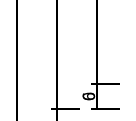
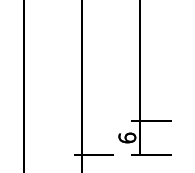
text: (88, 95) -> (126, 136), 0 -> 6

